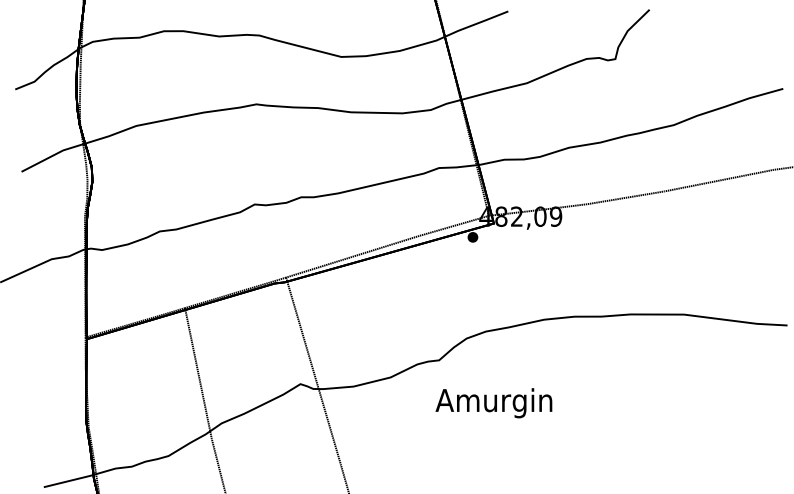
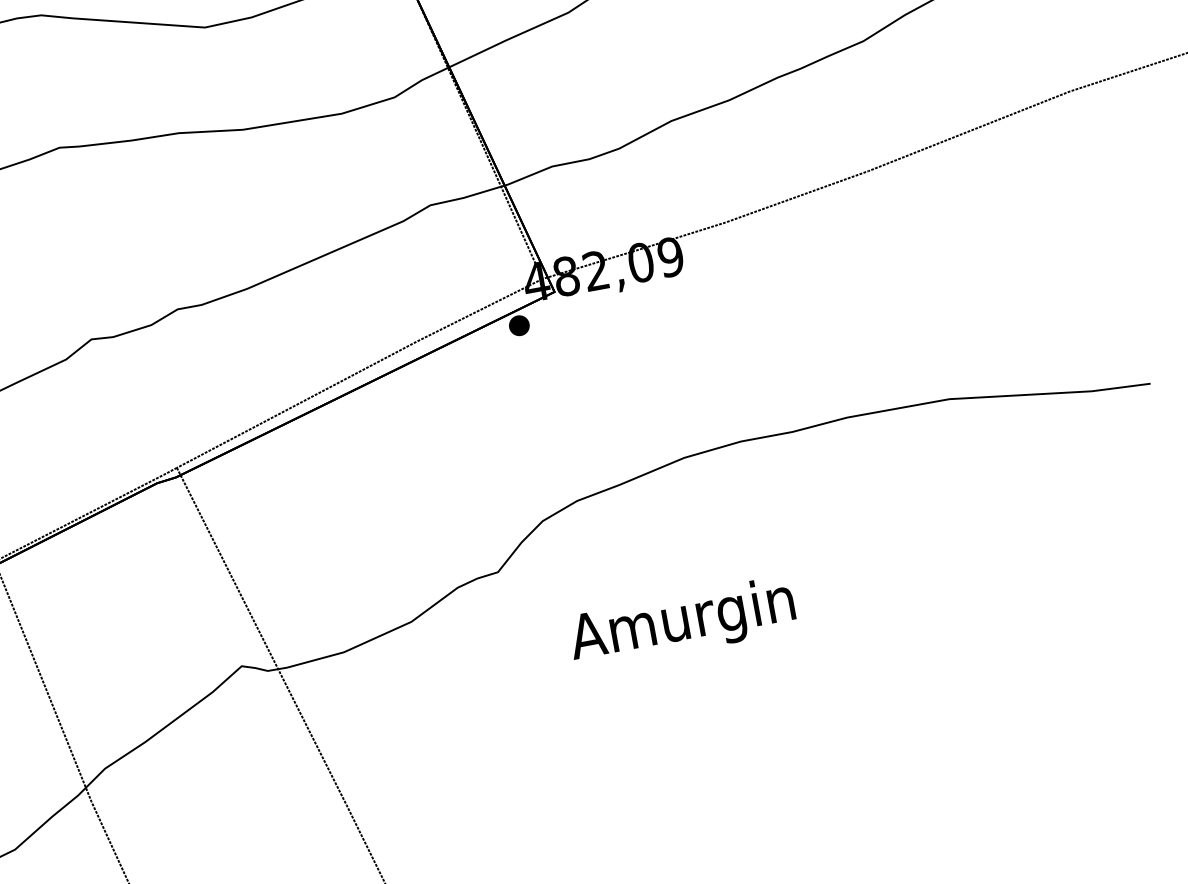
text: (493, 403) -> (681, 623), moved

